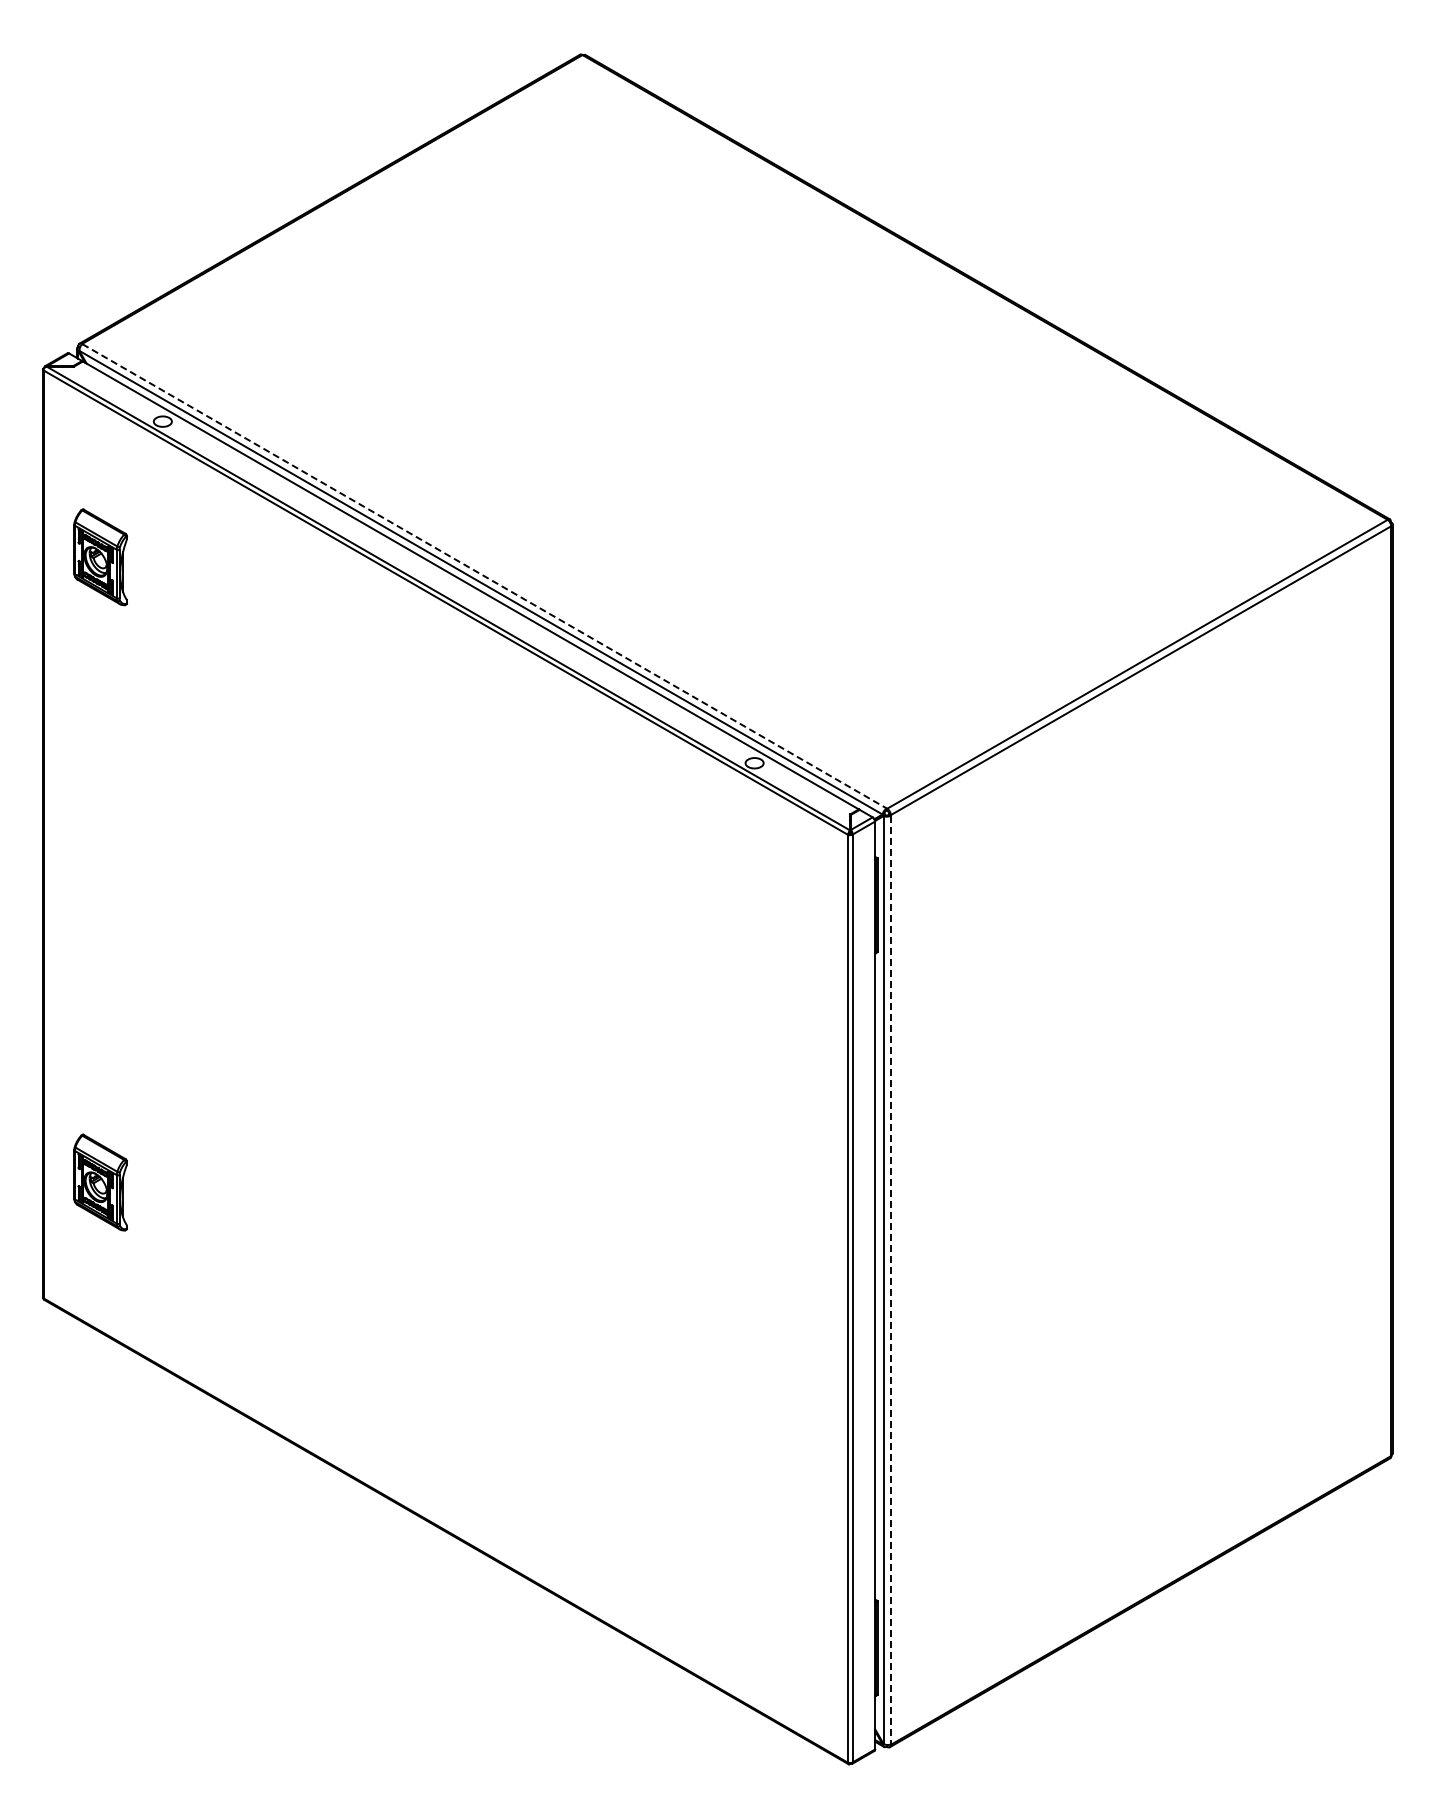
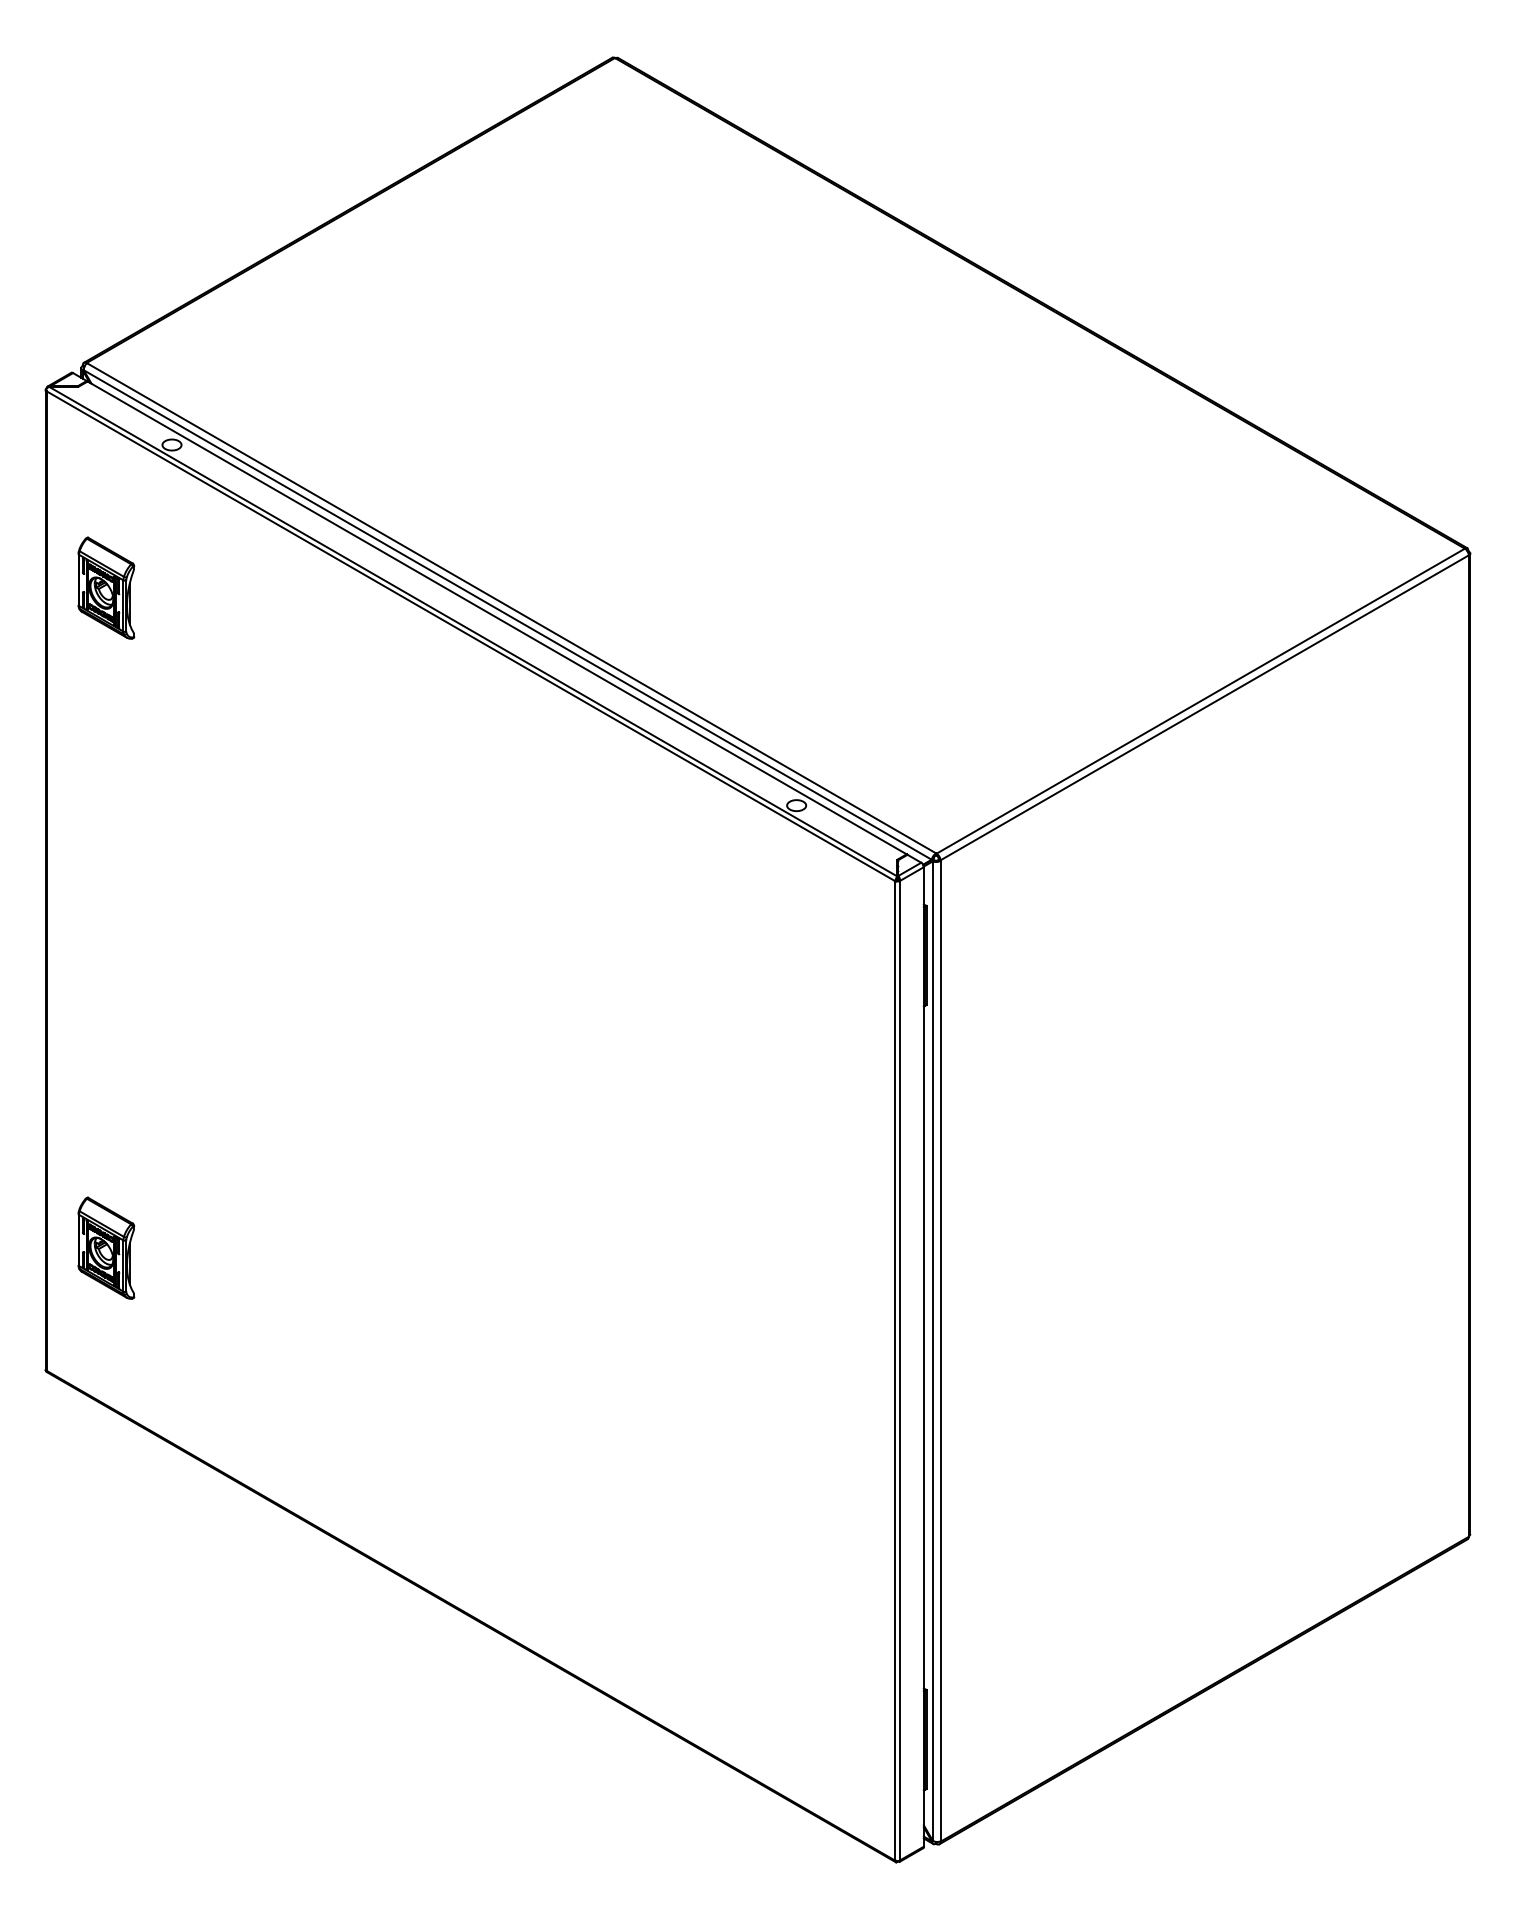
line: (485, 576) -> (512, 608), dashed -> solid
line: (890, 1280) -> (940, 1351), dashed -> solid

